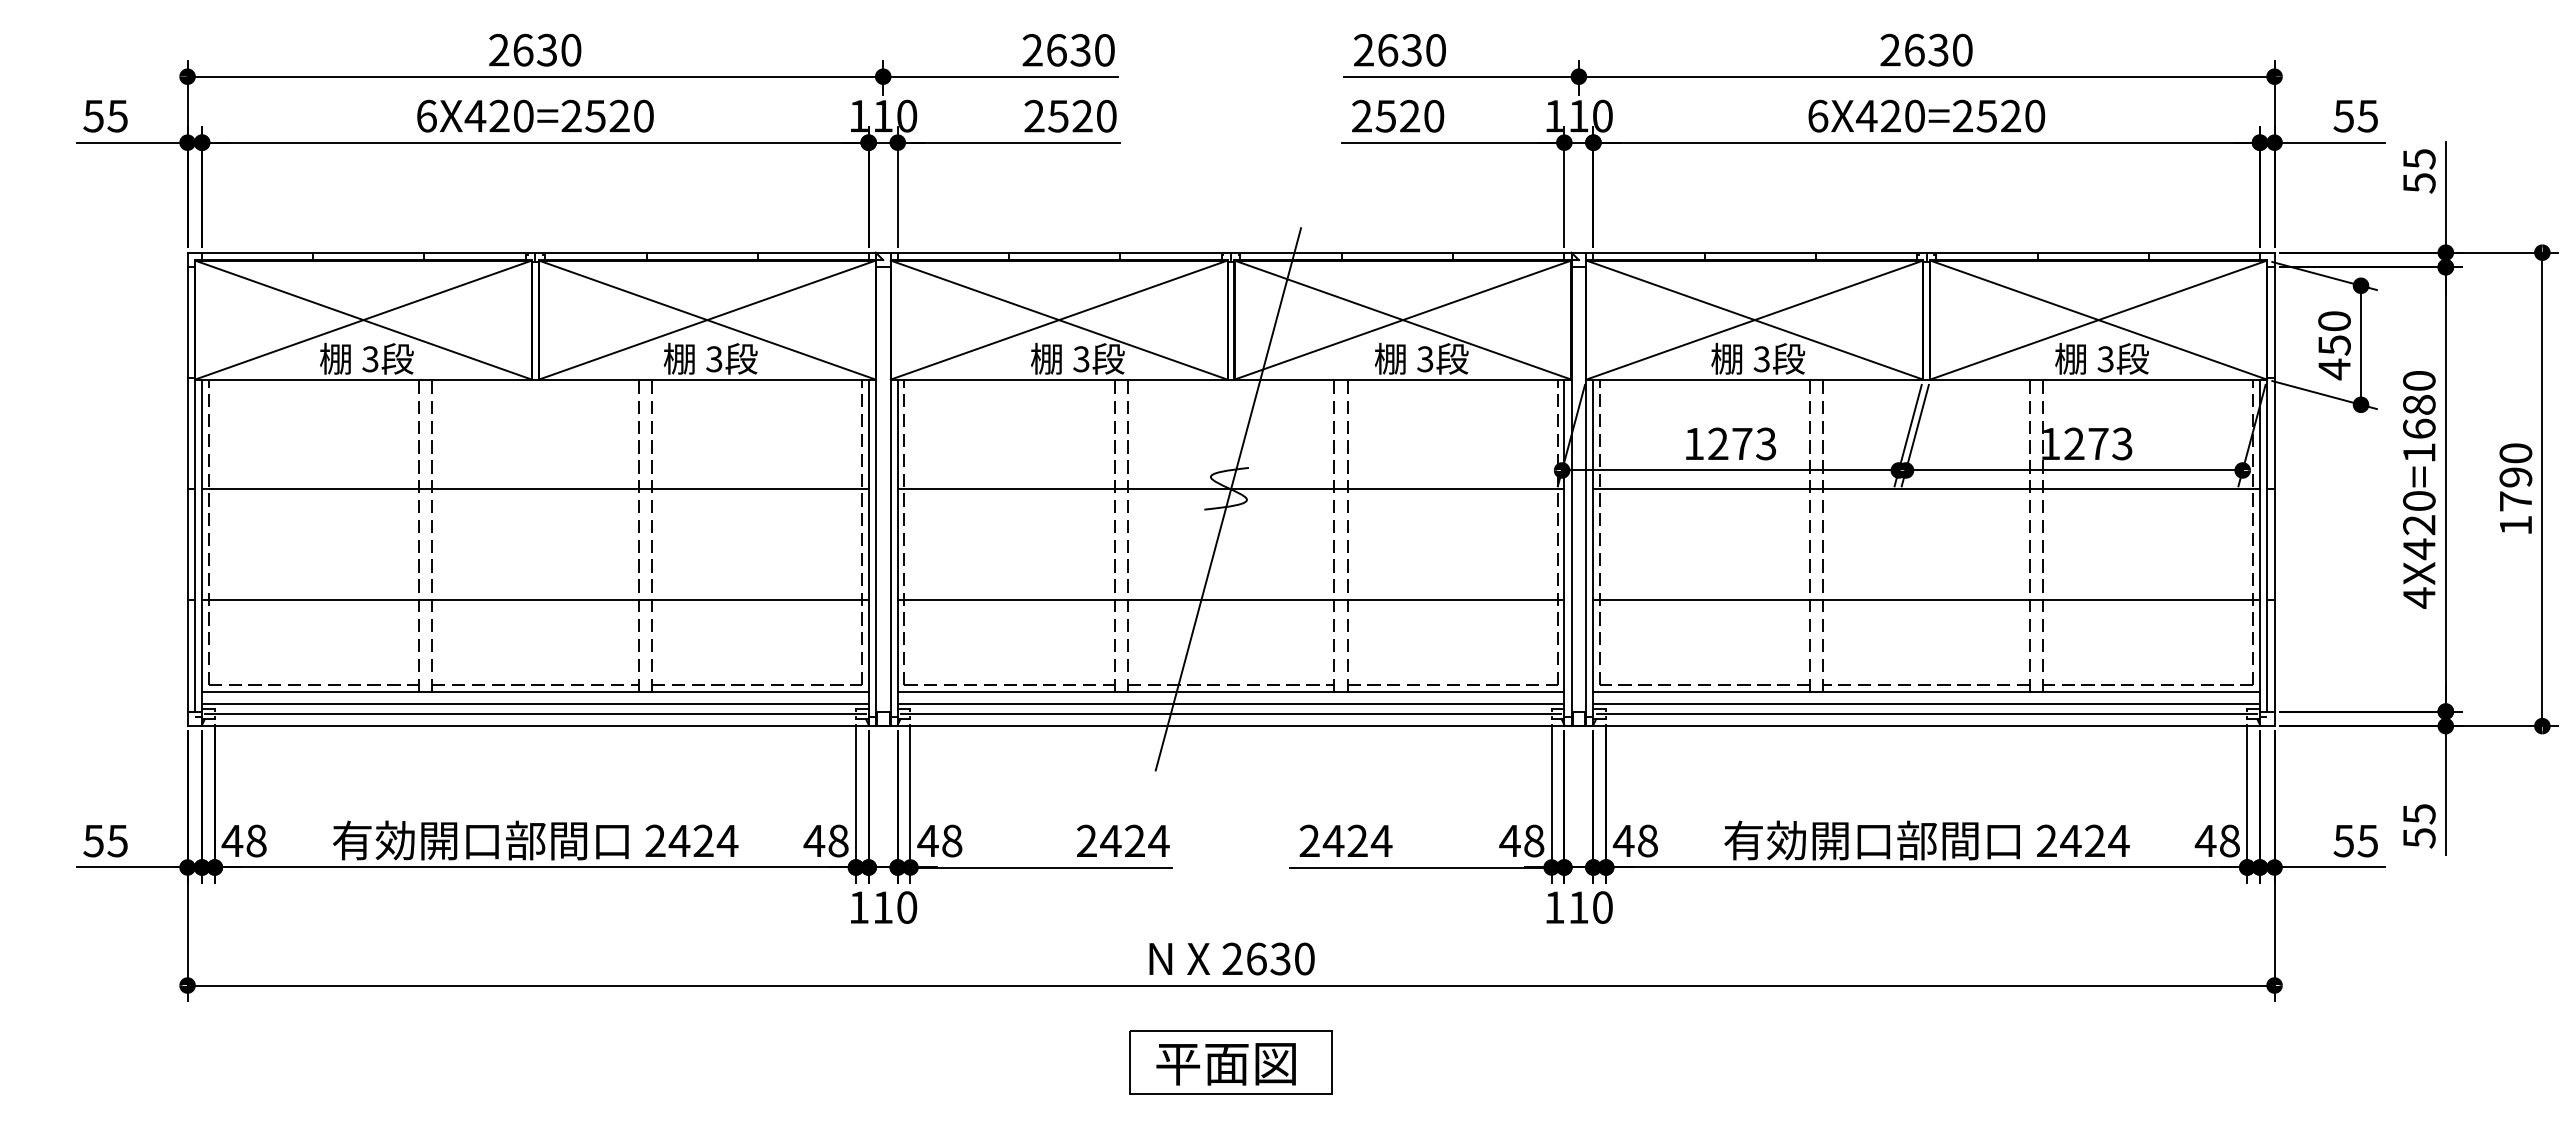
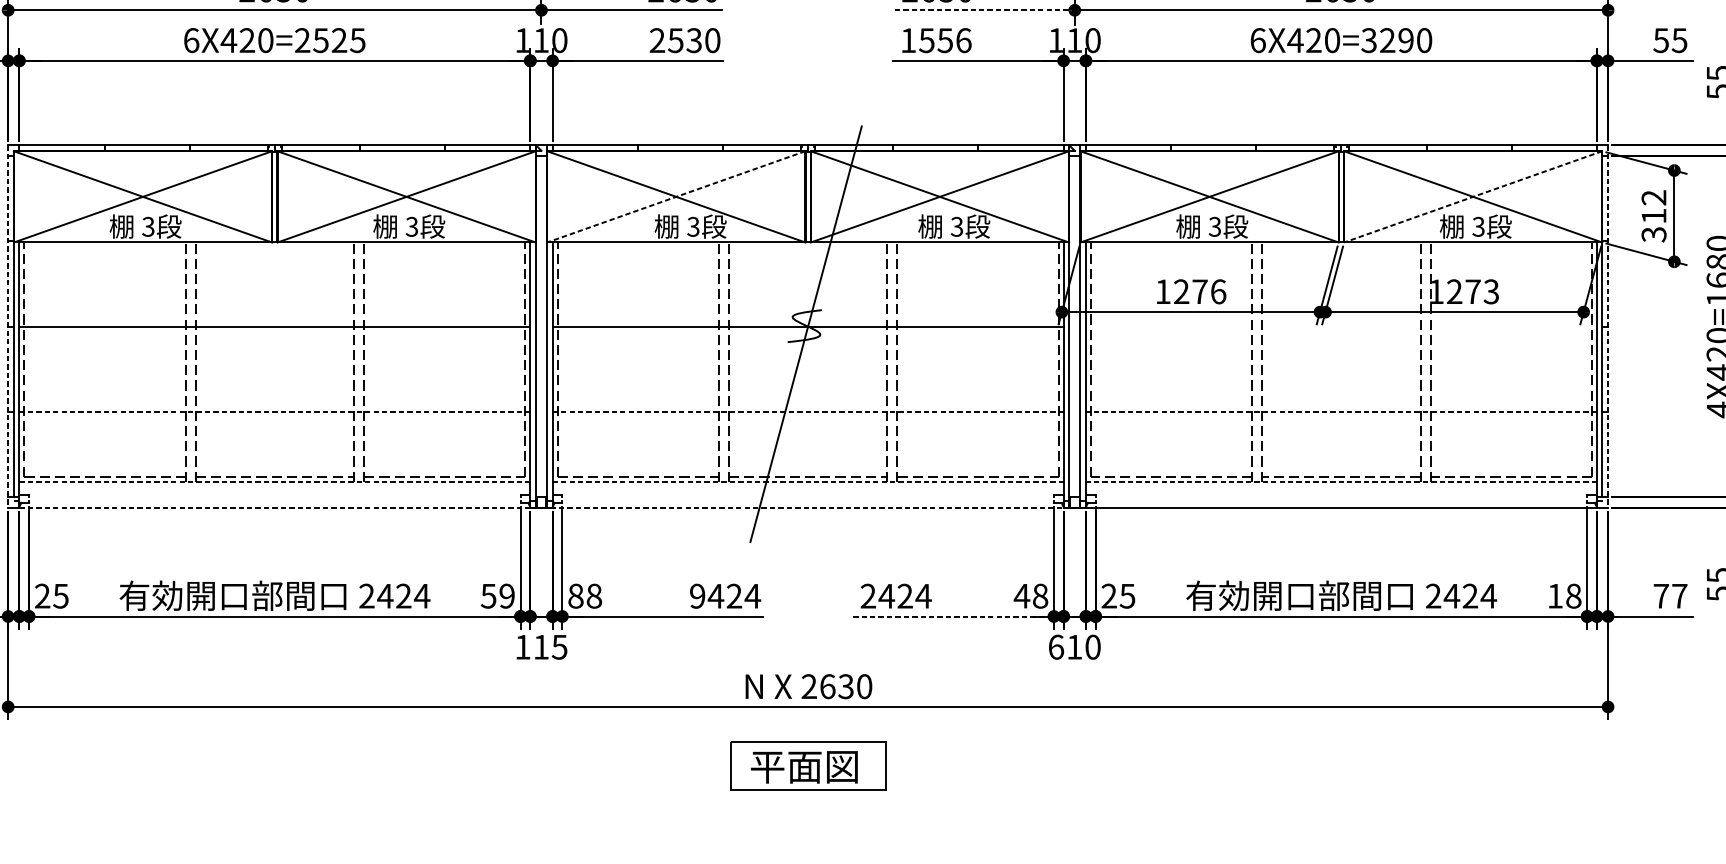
line: (1461, 76) -> (984, 10), solid -> dashed
text: (643, 115) -> (357, 40), 6X420=2520 -> 6X420=2525
text: (1398, 115) -> (936, 40), 2520 -> 1556
text: (1986, 115) -> (1387, 40), 6X420=2520 -> 6X420=3290
text: (1082, 116) -> (694, 40), 2520 -> 2530
line: (1059, 320) -> (676, 197), solid -> dashed
line: (2098, 320) -> (1473, 197), solid -> dashed
text: (2334, 345) -> (1654, 216), 450 -> 312
text: (1766, 443) -> (1218, 291), 1273 -> 1276
line: (187, 489) -> (8, 326), solid -> dashed
line: (1926, 489) -> (1341, 326), removed
line: (2274, 489) -> (1608, 326), solid -> dashed
line: (535, 600) -> (274, 411), solid -> dashed
line: (1231, 600) -> (808, 411), solid -> dashed
line: (1926, 600) -> (1341, 411), solid -> dashed
line: (535, 691) -> (274, 481), solid -> dashed
line: (1231, 691) -> (808, 481), solid -> dashed
line: (1926, 691) -> (1341, 481), solid -> dashed
line: (535, 703) -> (274, 490), removed
line: (1230, 703) -> (807, 490), removed
line: (1926, 703) -> (1341, 490), removed
line: (535, 714) -> (274, 499), removed
line: (1230, 714) -> (807, 499), removed
line: (1926, 714) -> (1341, 499), removed
line: (883, 726) -> (541, 508), solid -> dashed
text: (243, 840) -> (51, 595), 48 -> 25
text: (825, 840) -> (497, 595), 48 -> 59
text: (927, 840) -> (575, 595), 48 -> 88
text: (1634, 840) -> (1117, 595), 48 -> 25
text: (2205, 840) -> (1555, 595), 48 -> 18
text: (1086, 841) -> (697, 596), 2424 -> 9424
text: (2355, 841) -> (1670, 596), 55 -> 77
line: (1420, 867) -> (953, 616), solid -> dashed
text: (906, 907) -> (559, 647), 110 -> 115
text: (1554, 907) -> (1056, 647), 110 -> 610

